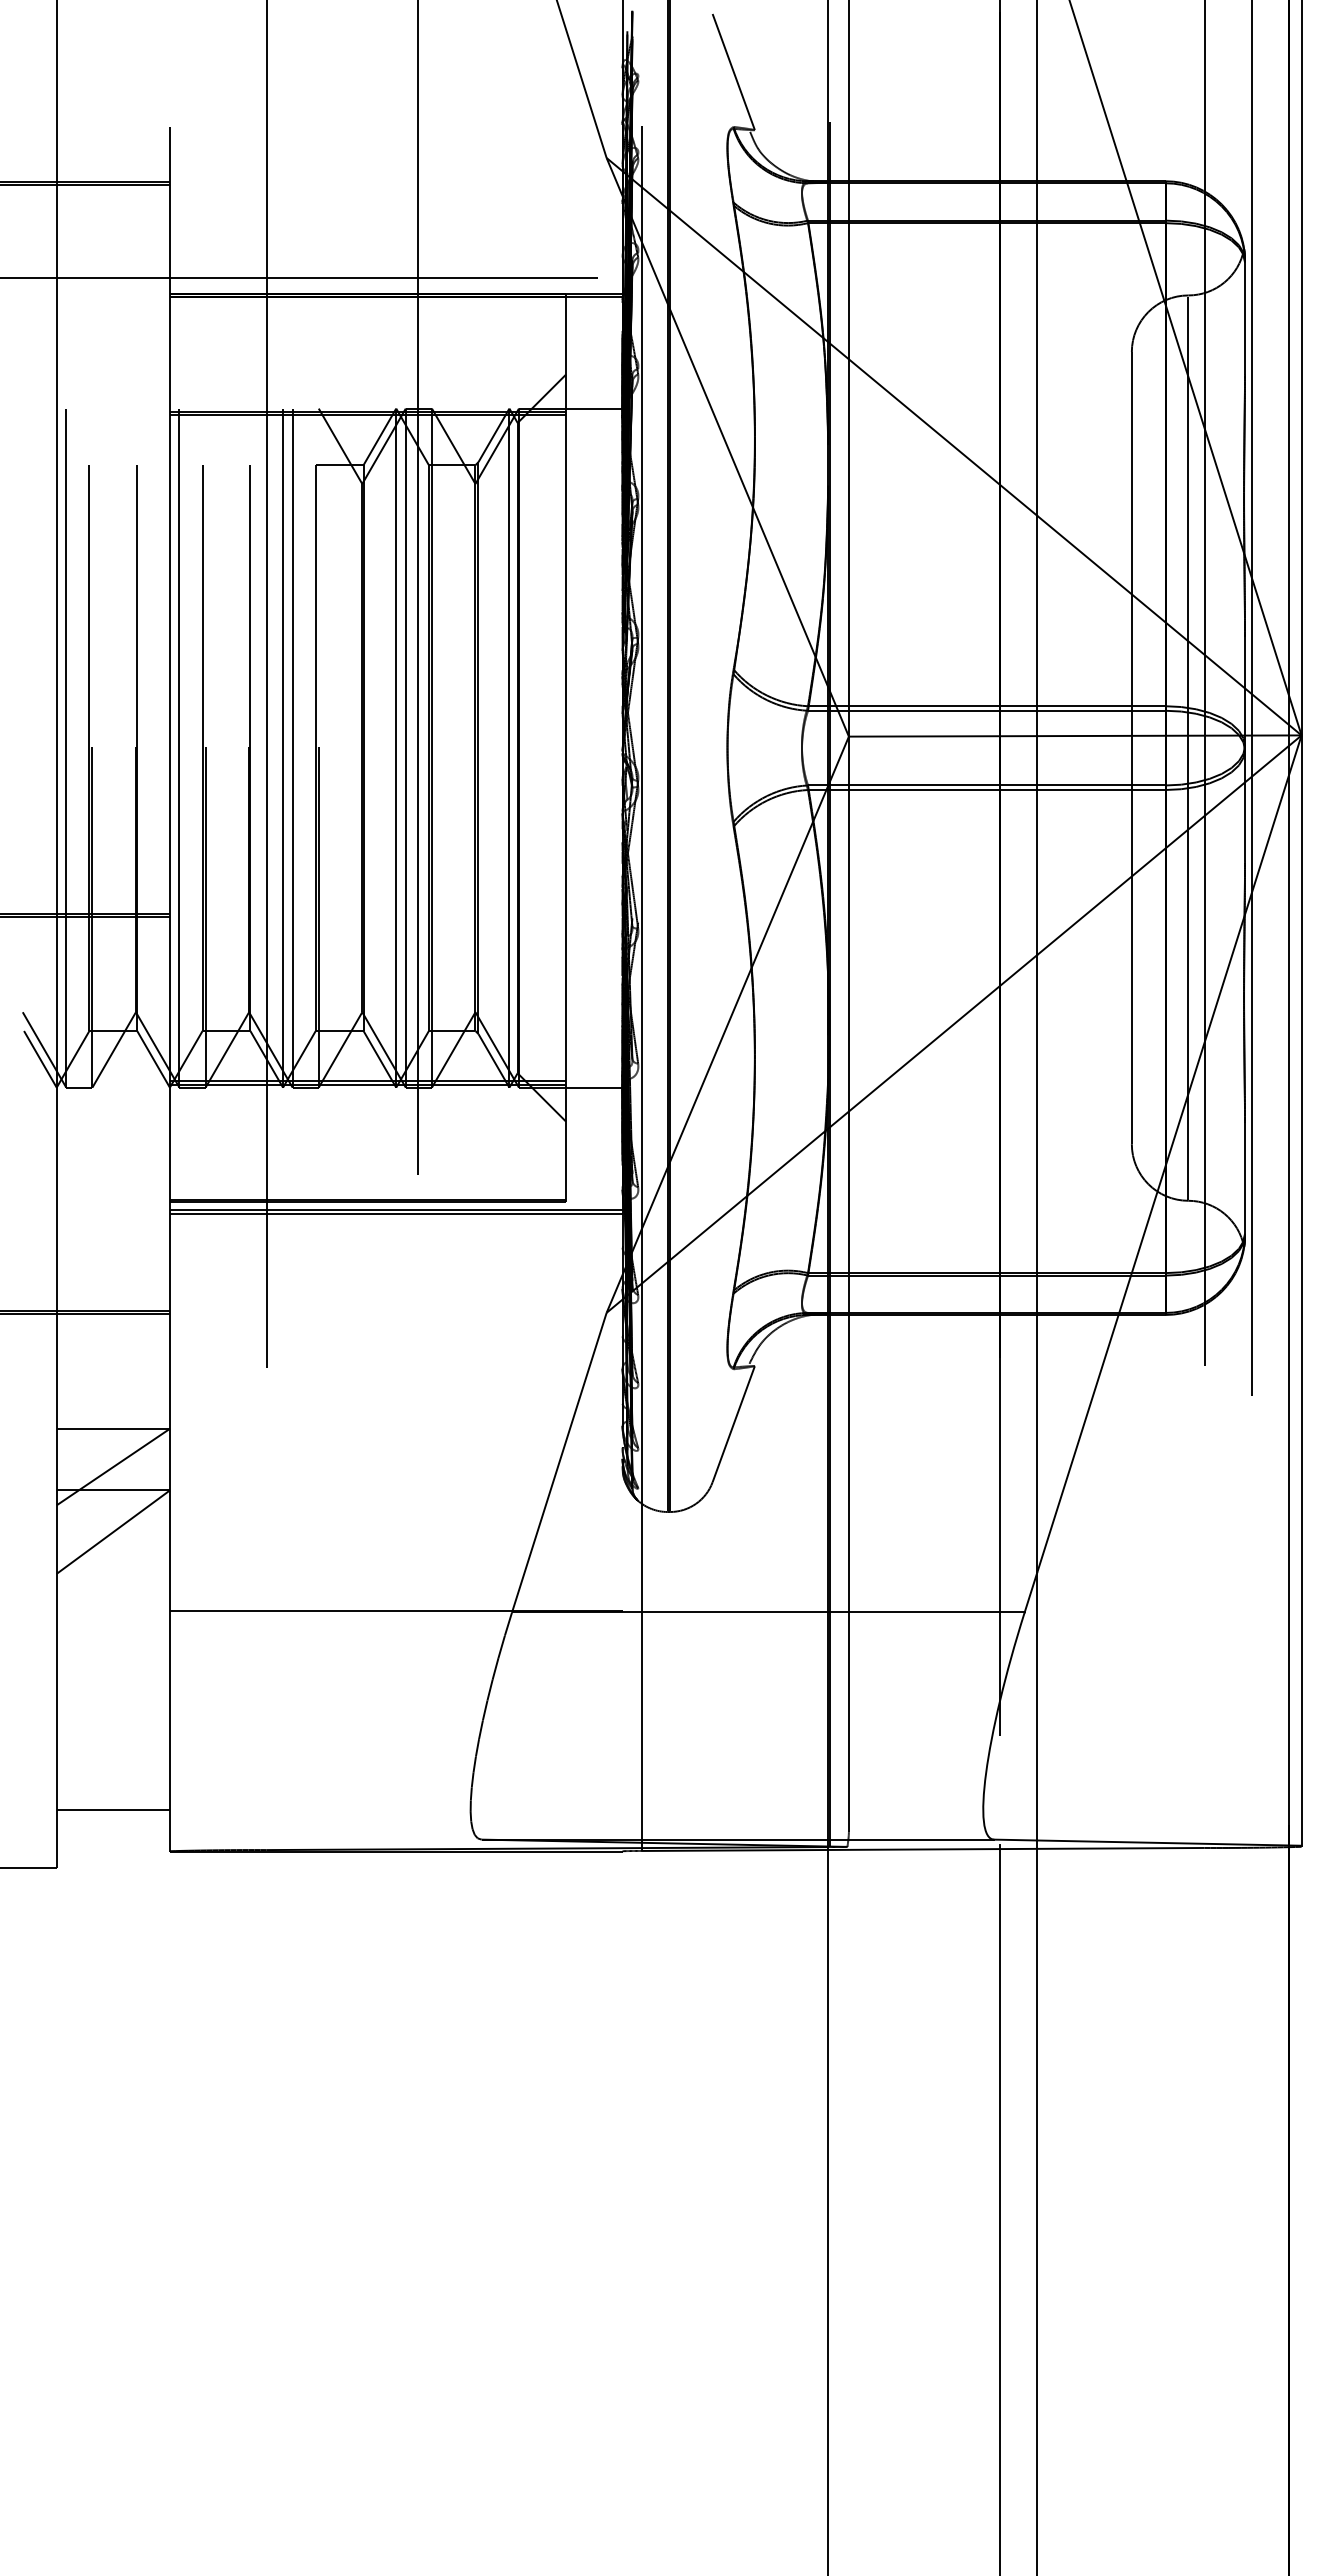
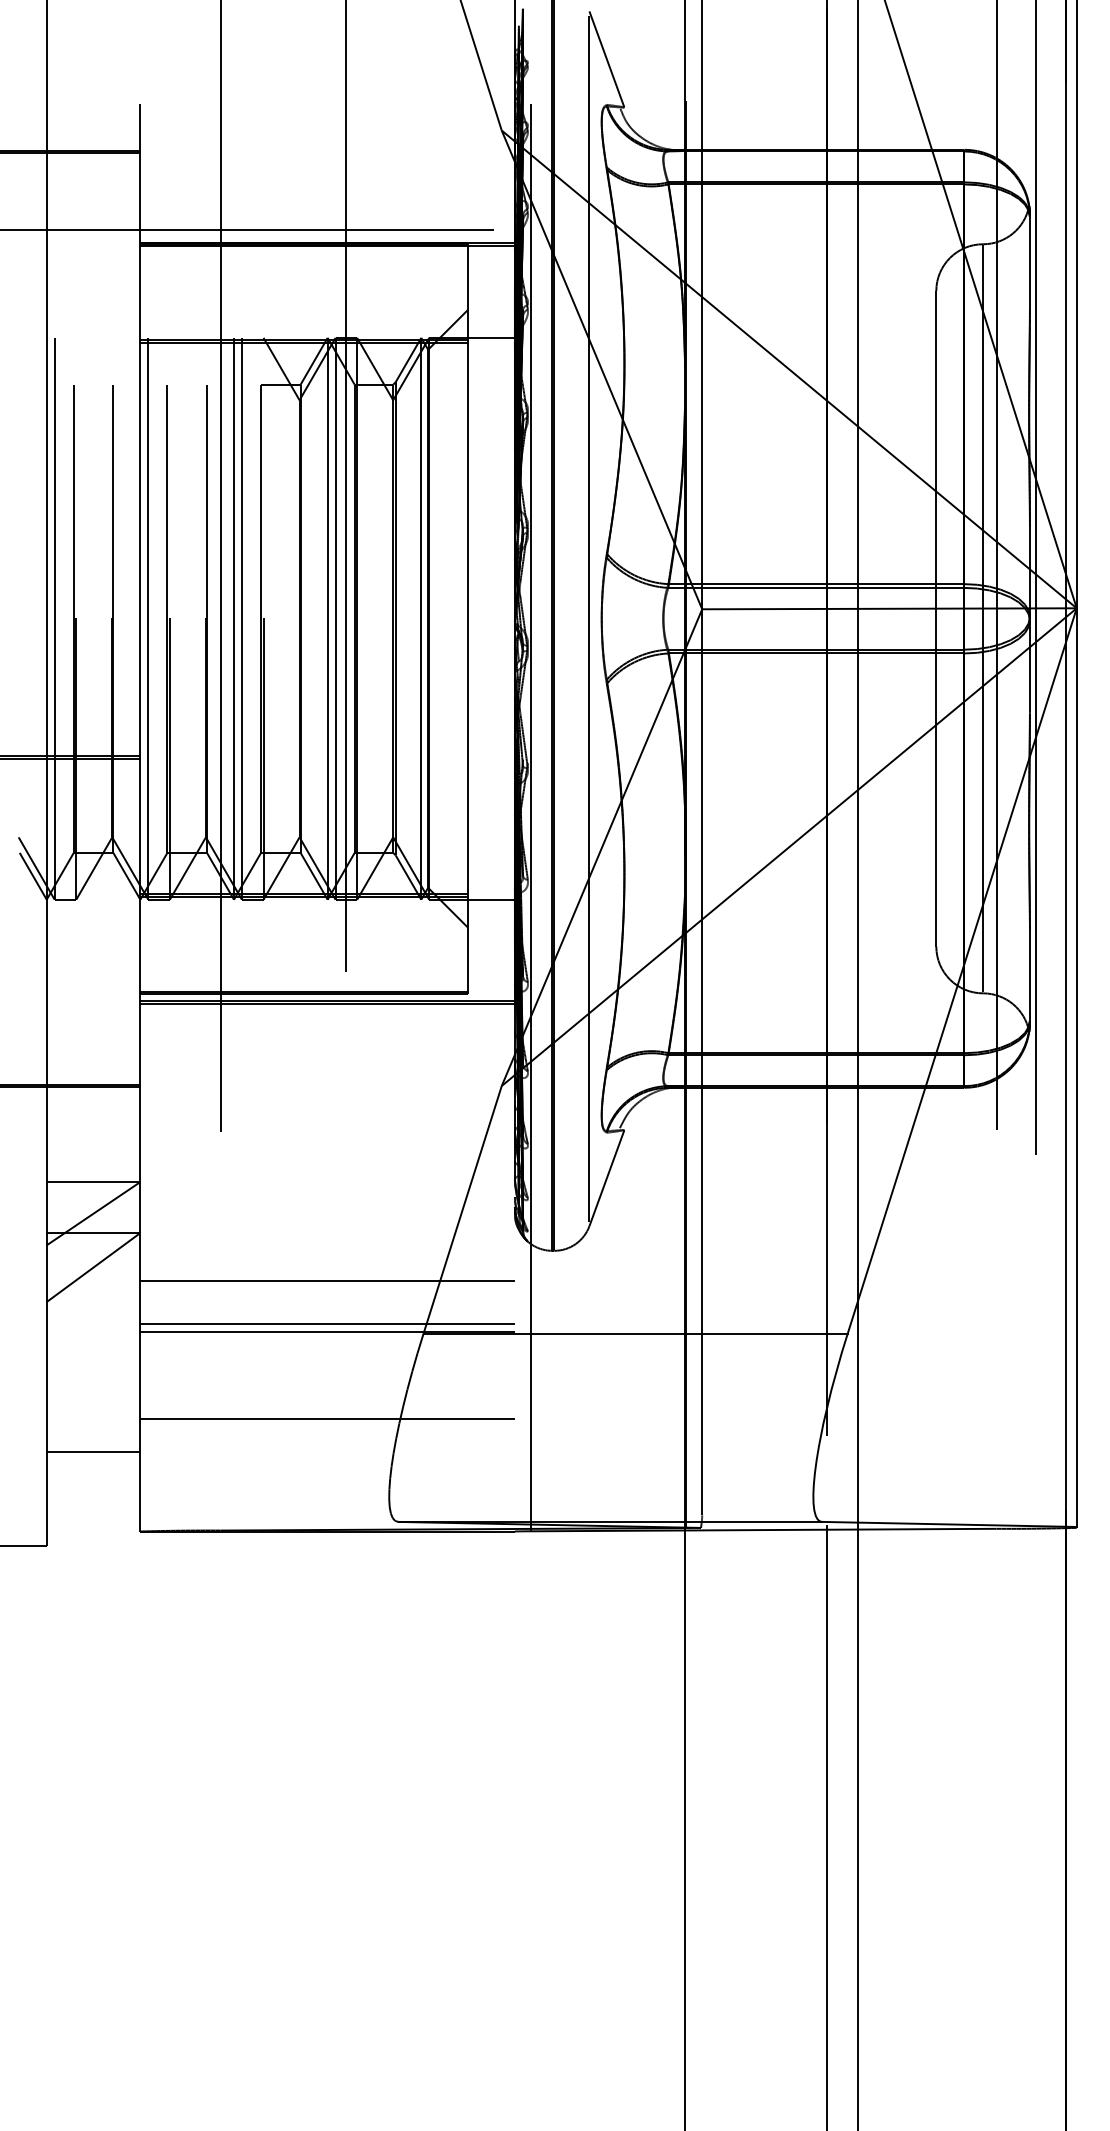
line: (712, 748) -> (589, 619), added
line: (395, 1548) -> (327, 1281), added
line: (395, 1600) -> (327, 1324), added
line: (395, 1715) -> (327, 1419), added
line: (112, 1810) -> (92, 1452), moved

